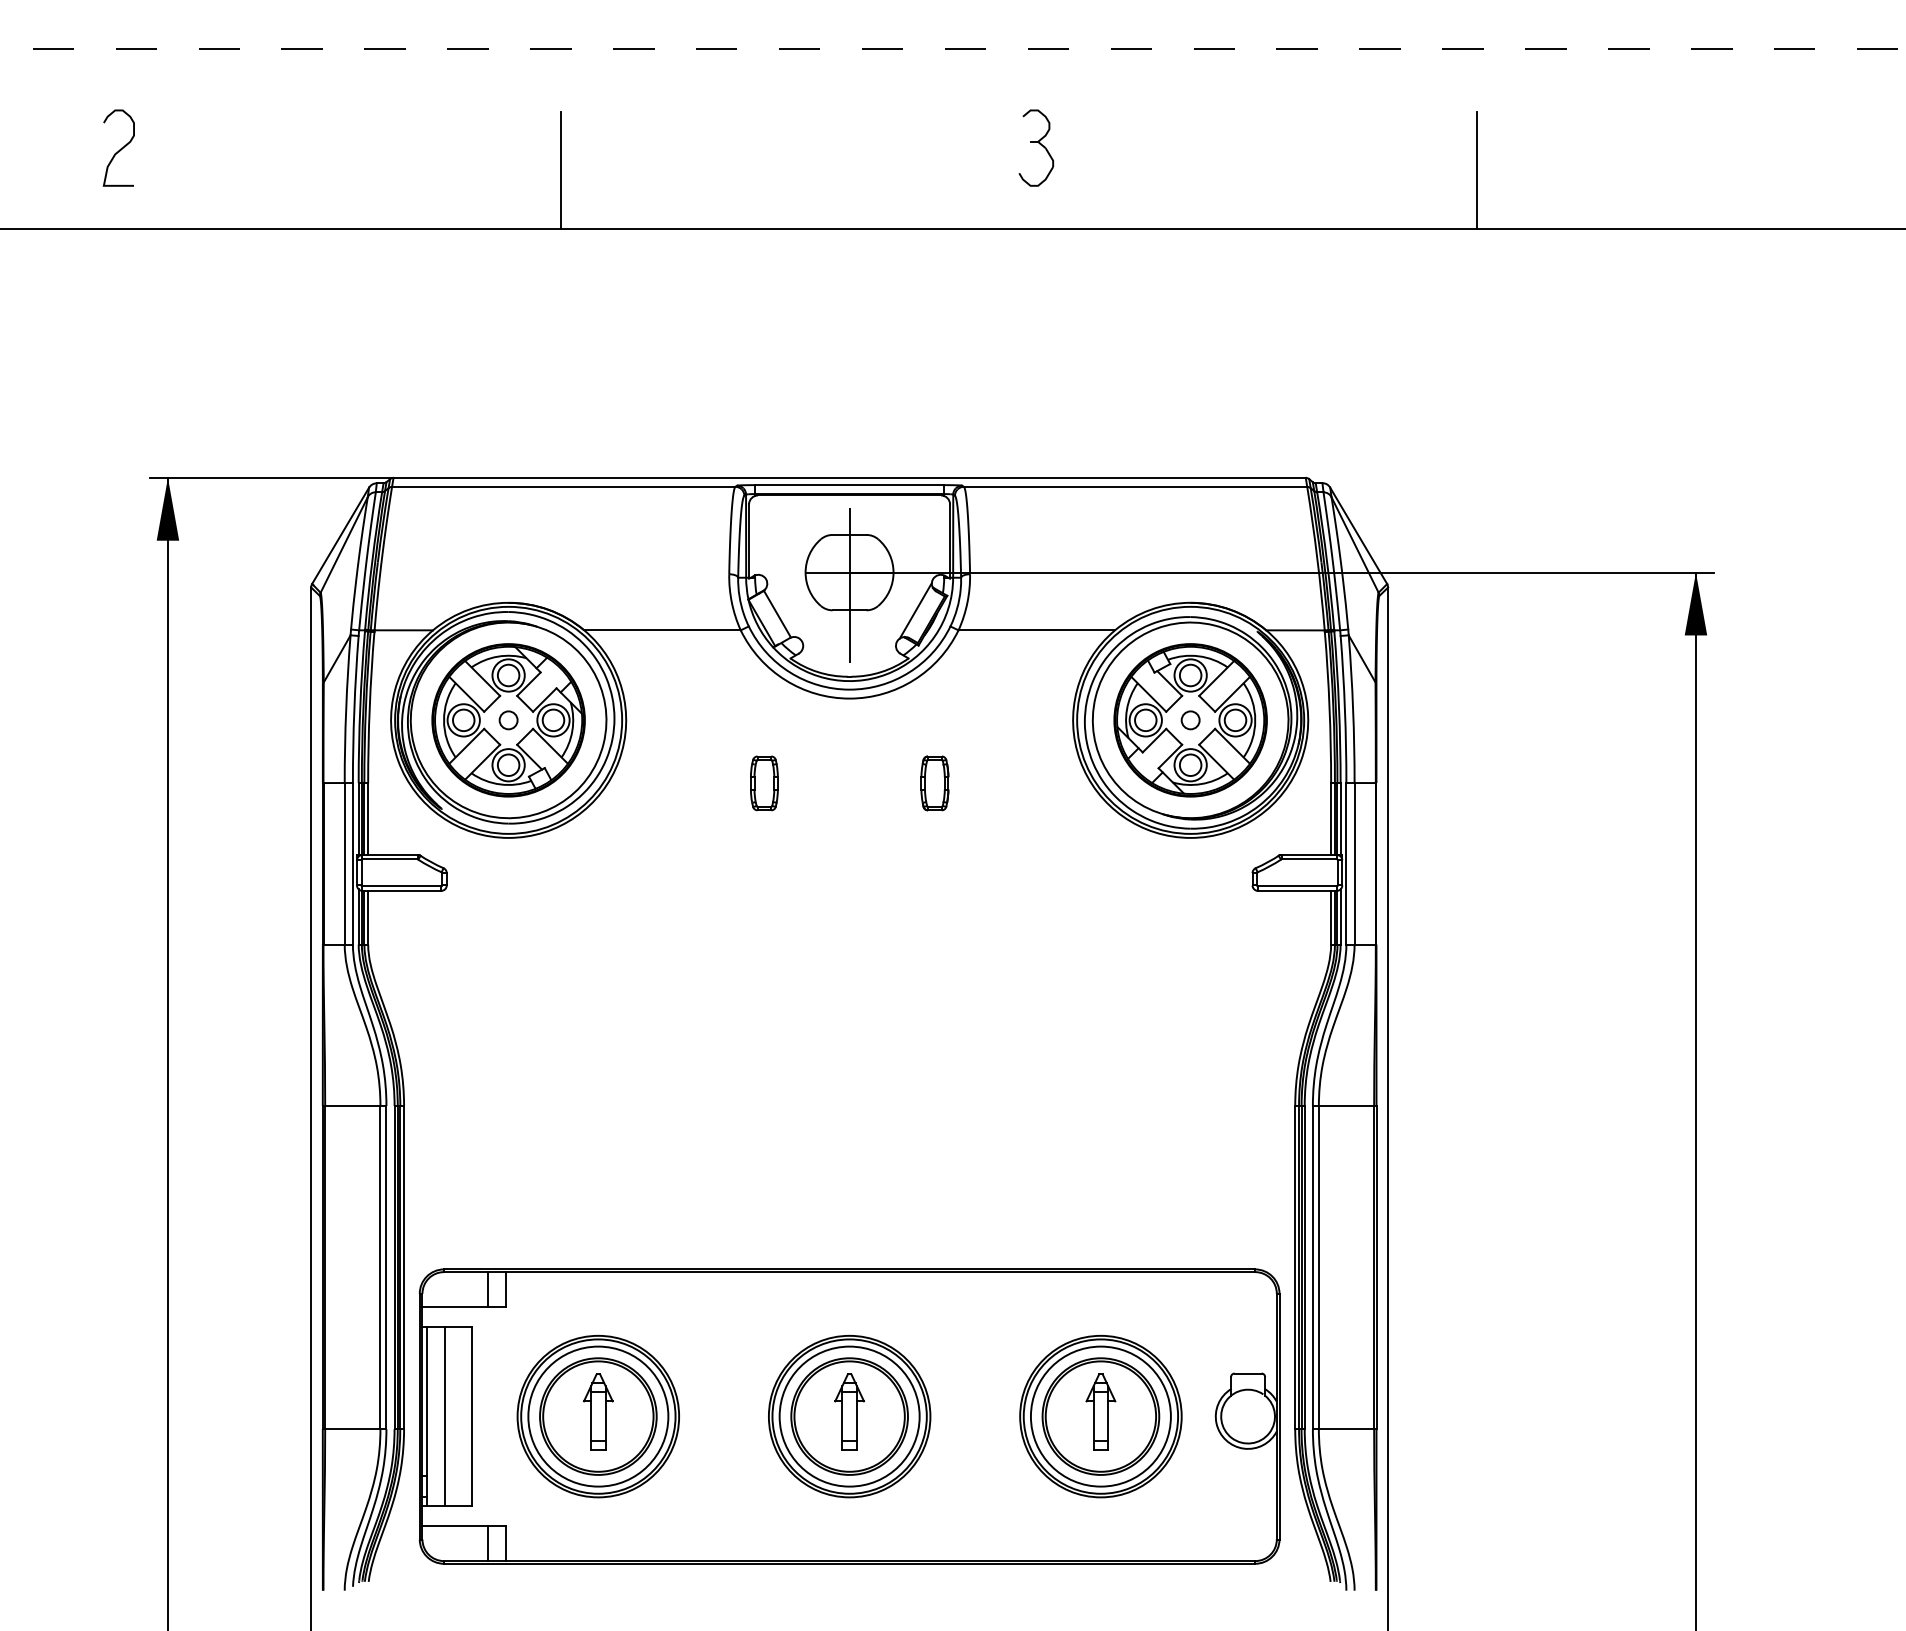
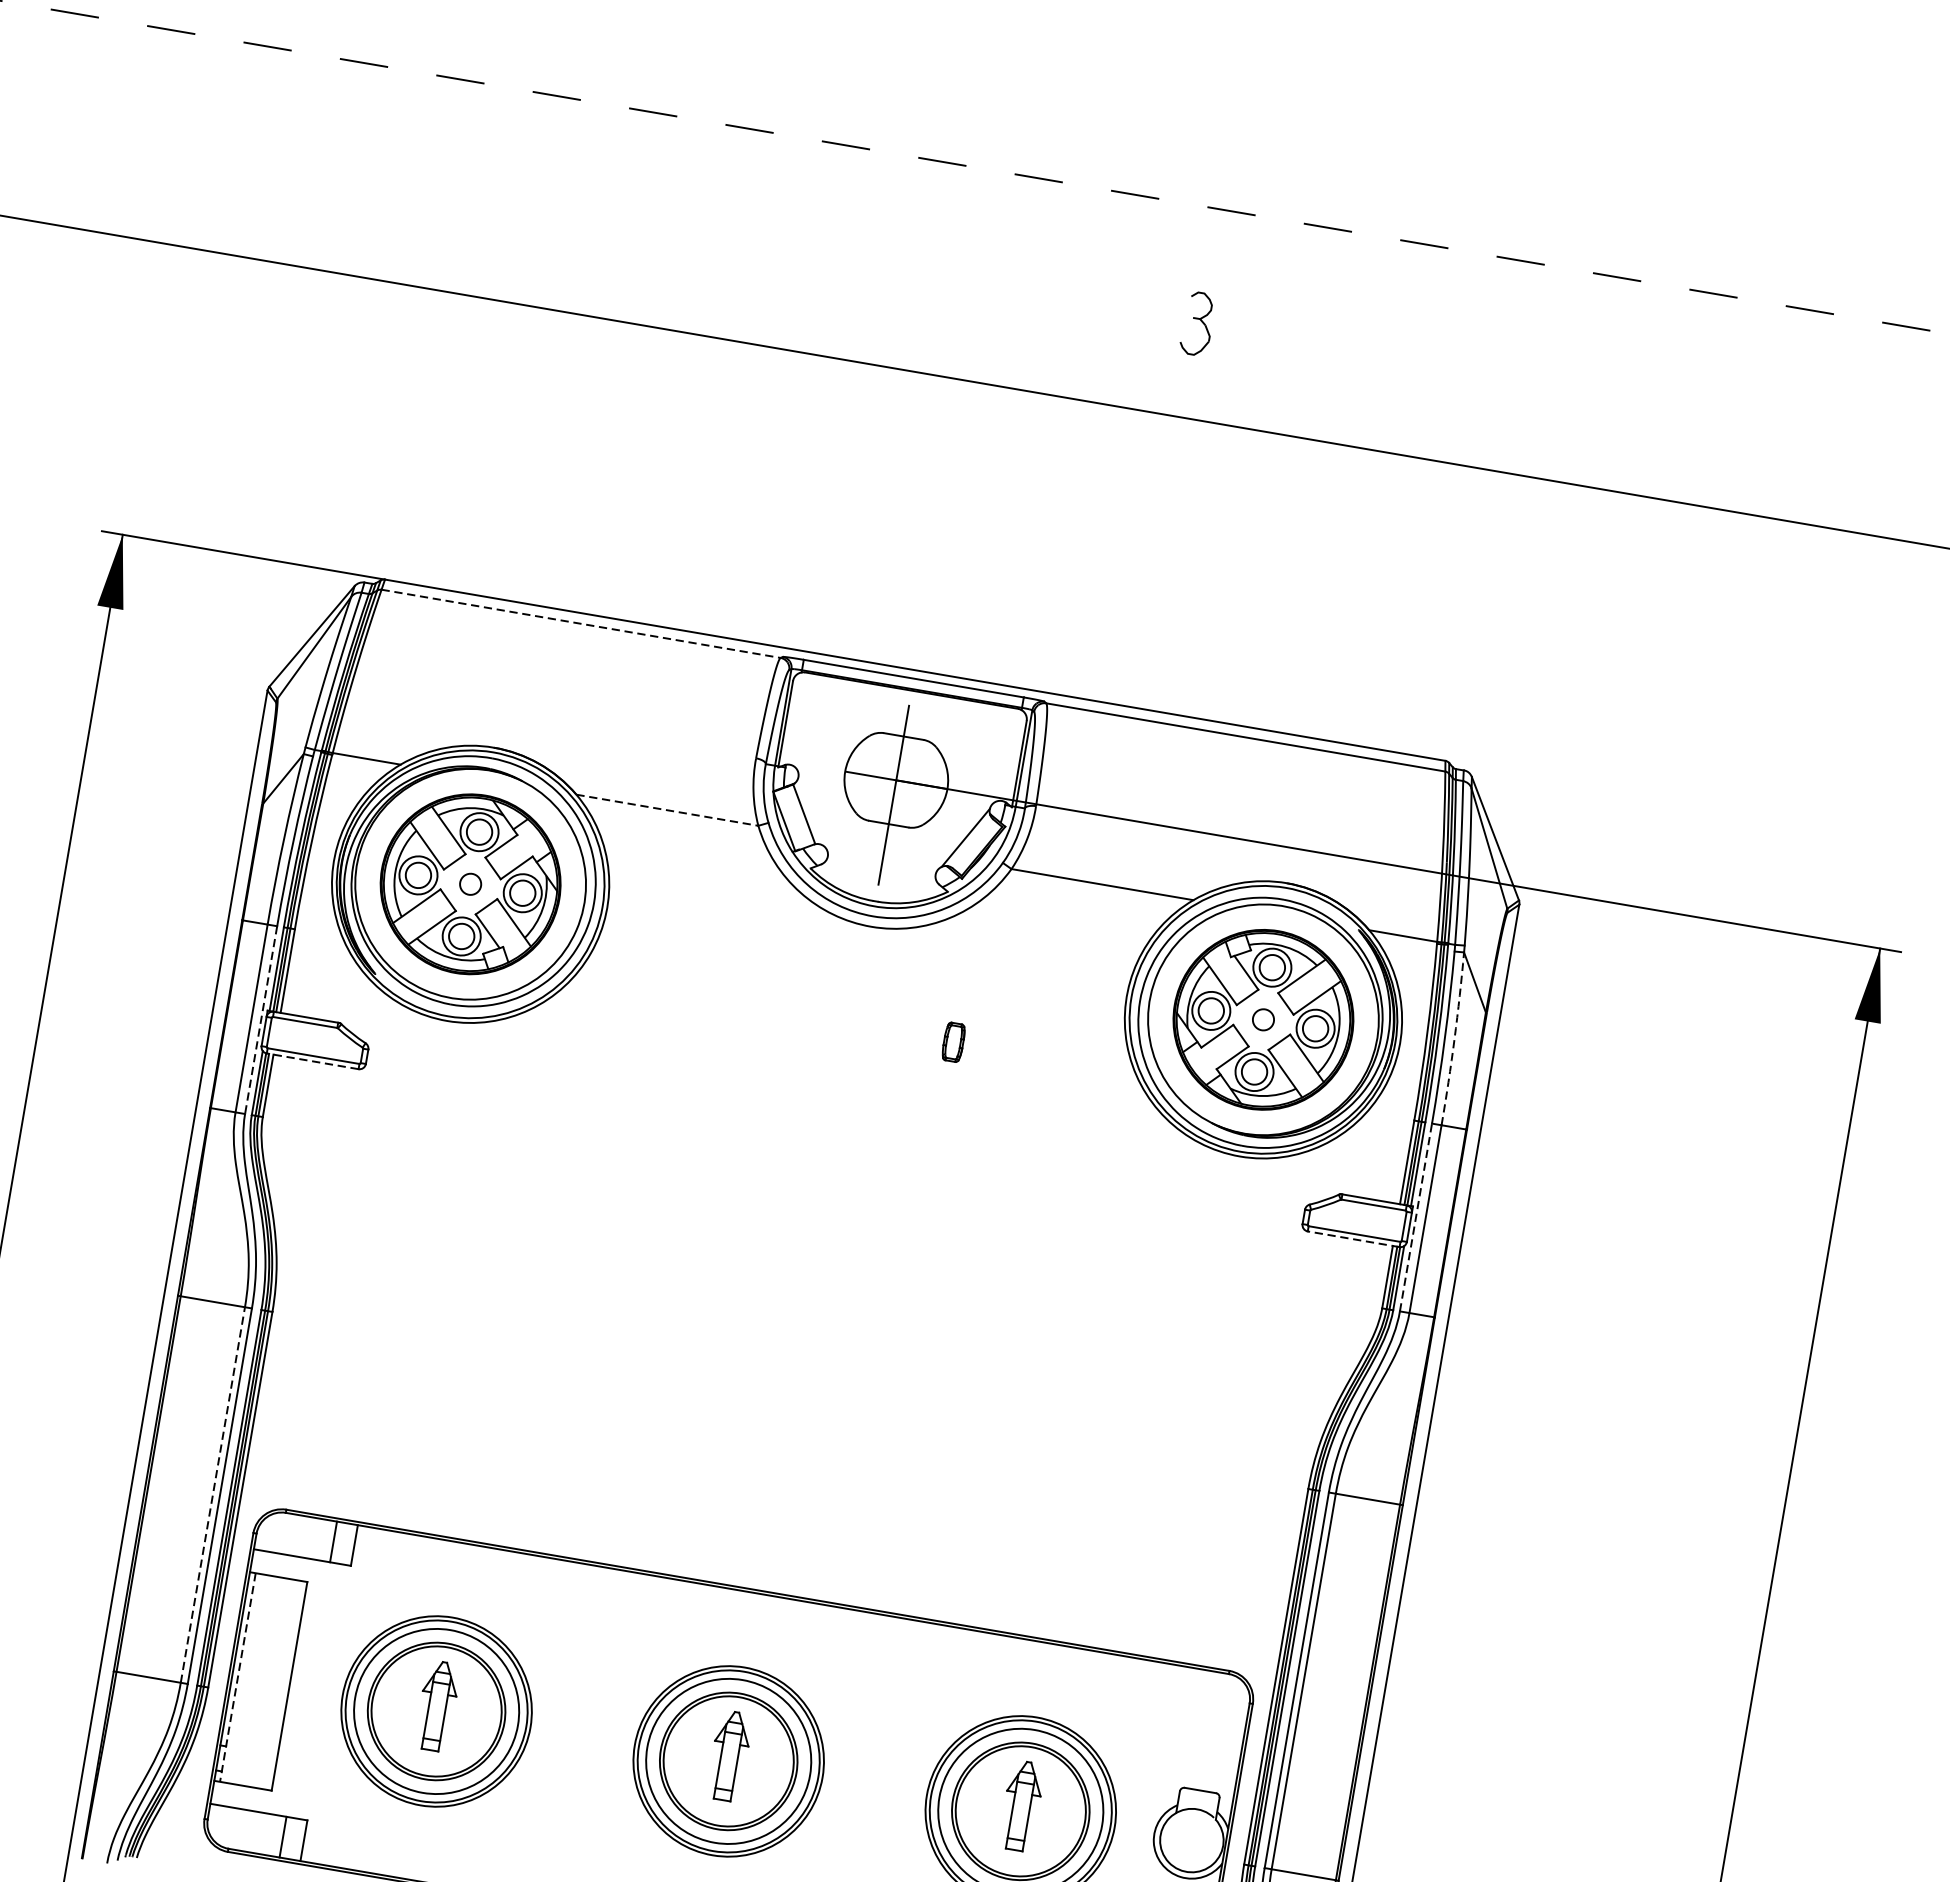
part: (1036, 147) -> (1198, 323), size x0.7
curve: (120, 148) -> (133, 142), removed
line: (561, 169) -> (641, 254), removed
line: (1476, 169) -> (1705, 436), removed
line: (563, 486) -> (580, 623), solid -> dashed
line: (663, 630) -> (668, 810), solid -> dashed
arc: (1353, 709) -> (1454, 1039), solid -> dashed
part: (764, 783) -> (755, 1008), removed
part: (934, 783) -> (953, 1042), size x0.6
line: (352, 863) -> (260, 1019), solid -> dashed
line: (1346, 863) -> (1416, 1217), solid -> dashed
line: (401, 890) -> (312, 1060), solid -> dashed
line: (1296, 890) -> (1352, 1238), solid -> dashed
line: (380, 1267) -> (212, 1494), solid -> dashed
line: (427, 1416) -> (238, 1677), solid -> dashed
line: (444, 1416) -> (257, 1680), removed

